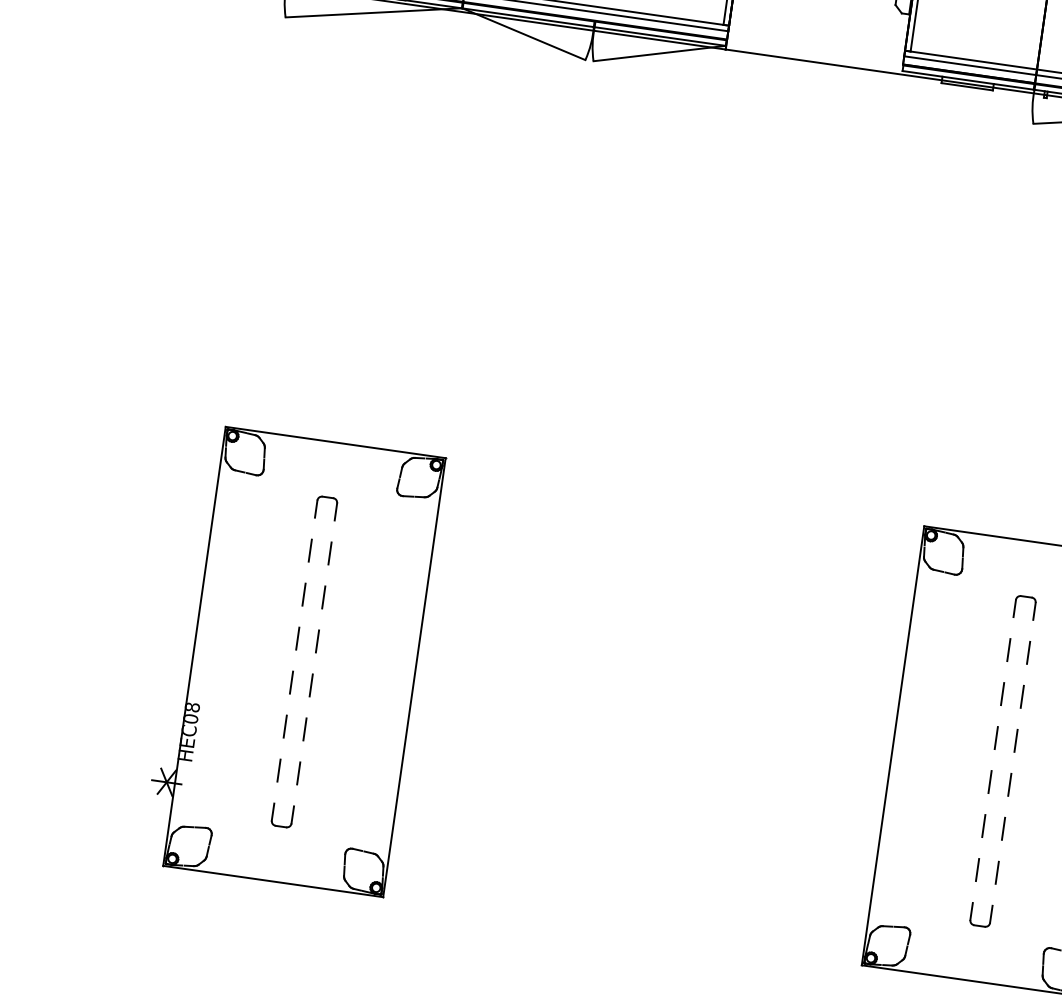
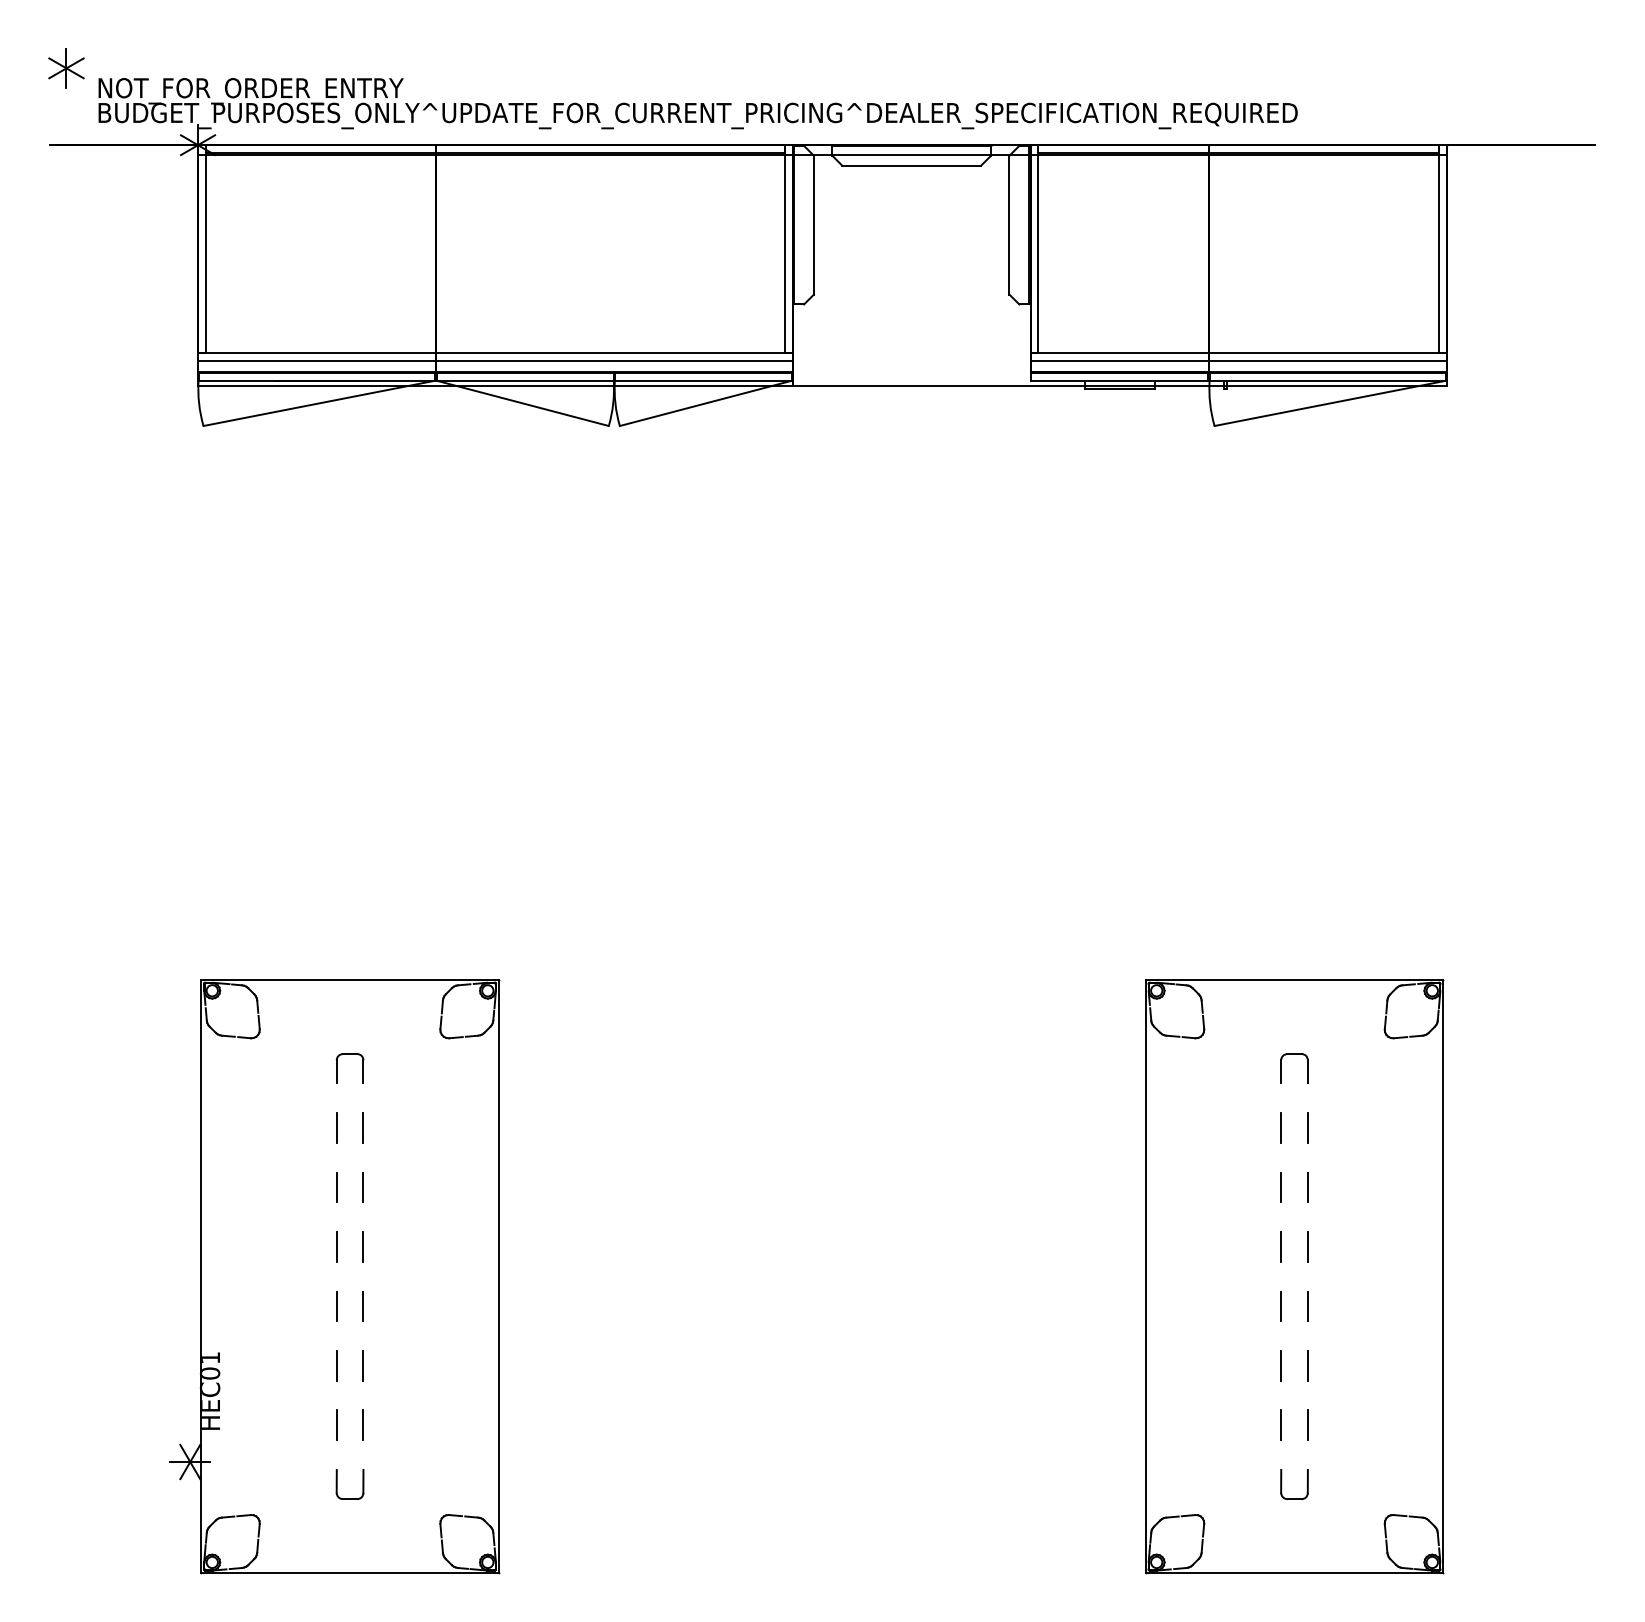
text: (191, 707) -> (209, 1357), HEC08 -> HEC01

